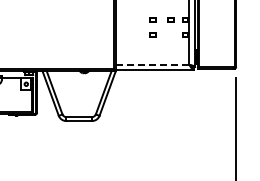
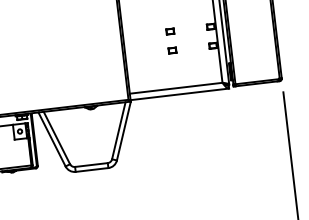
part: (170, 19) -> (192, 28), removed
line: (152, 64) -> (176, 87), dashed -> solid

